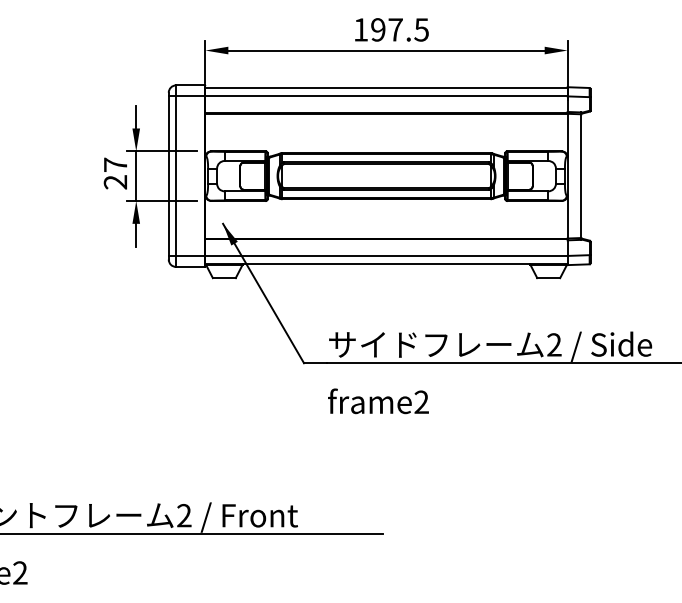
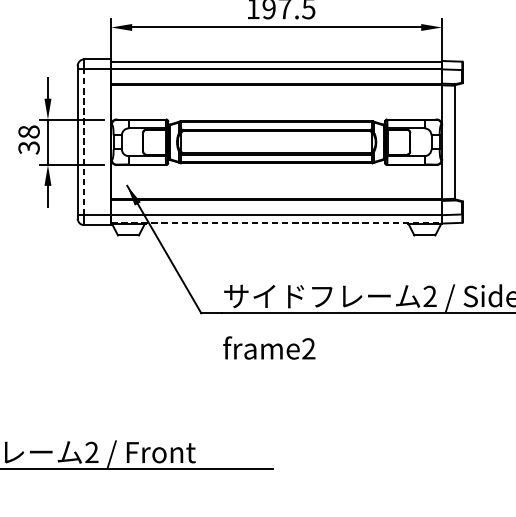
text: (115, 173) -> (29, 139), 27 -> 38
line: (176, 176) -> (84, 142), solid -> dashed
line: (387, 264) -> (277, 222), solid -> dashed

